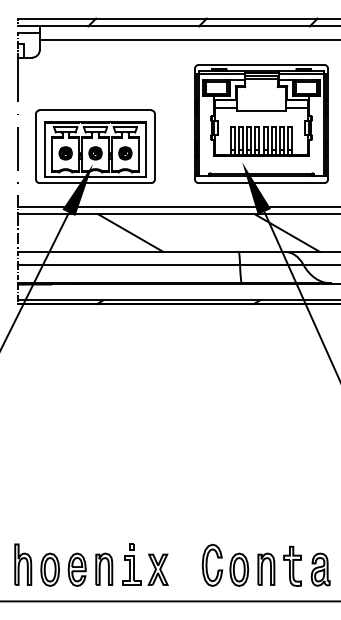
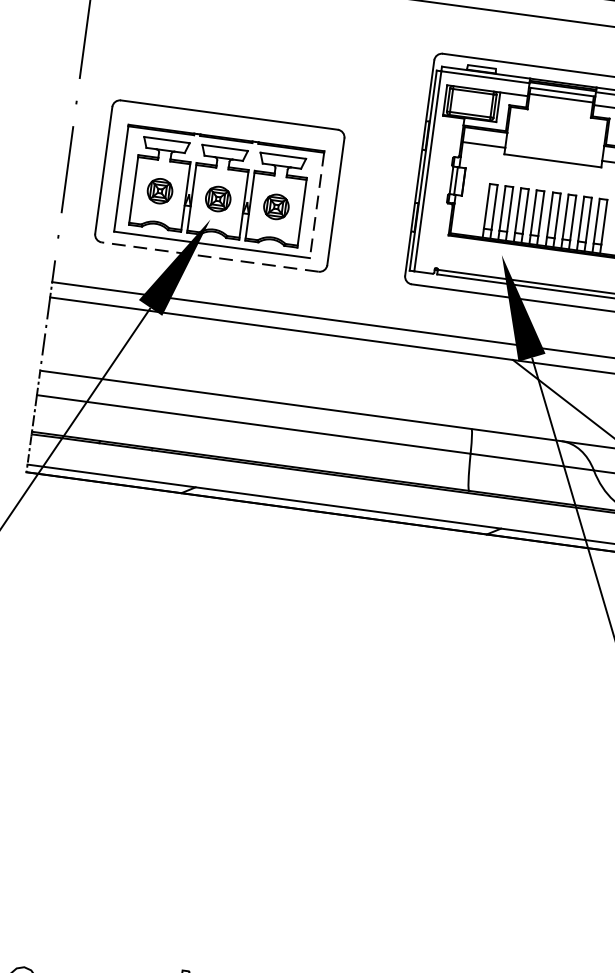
line: (145, 150) -> (316, 206), solid -> dashed
line: (95, 183) -> (210, 257), solid -> dashed
line: (130, 232) -> (265, 362), removed

